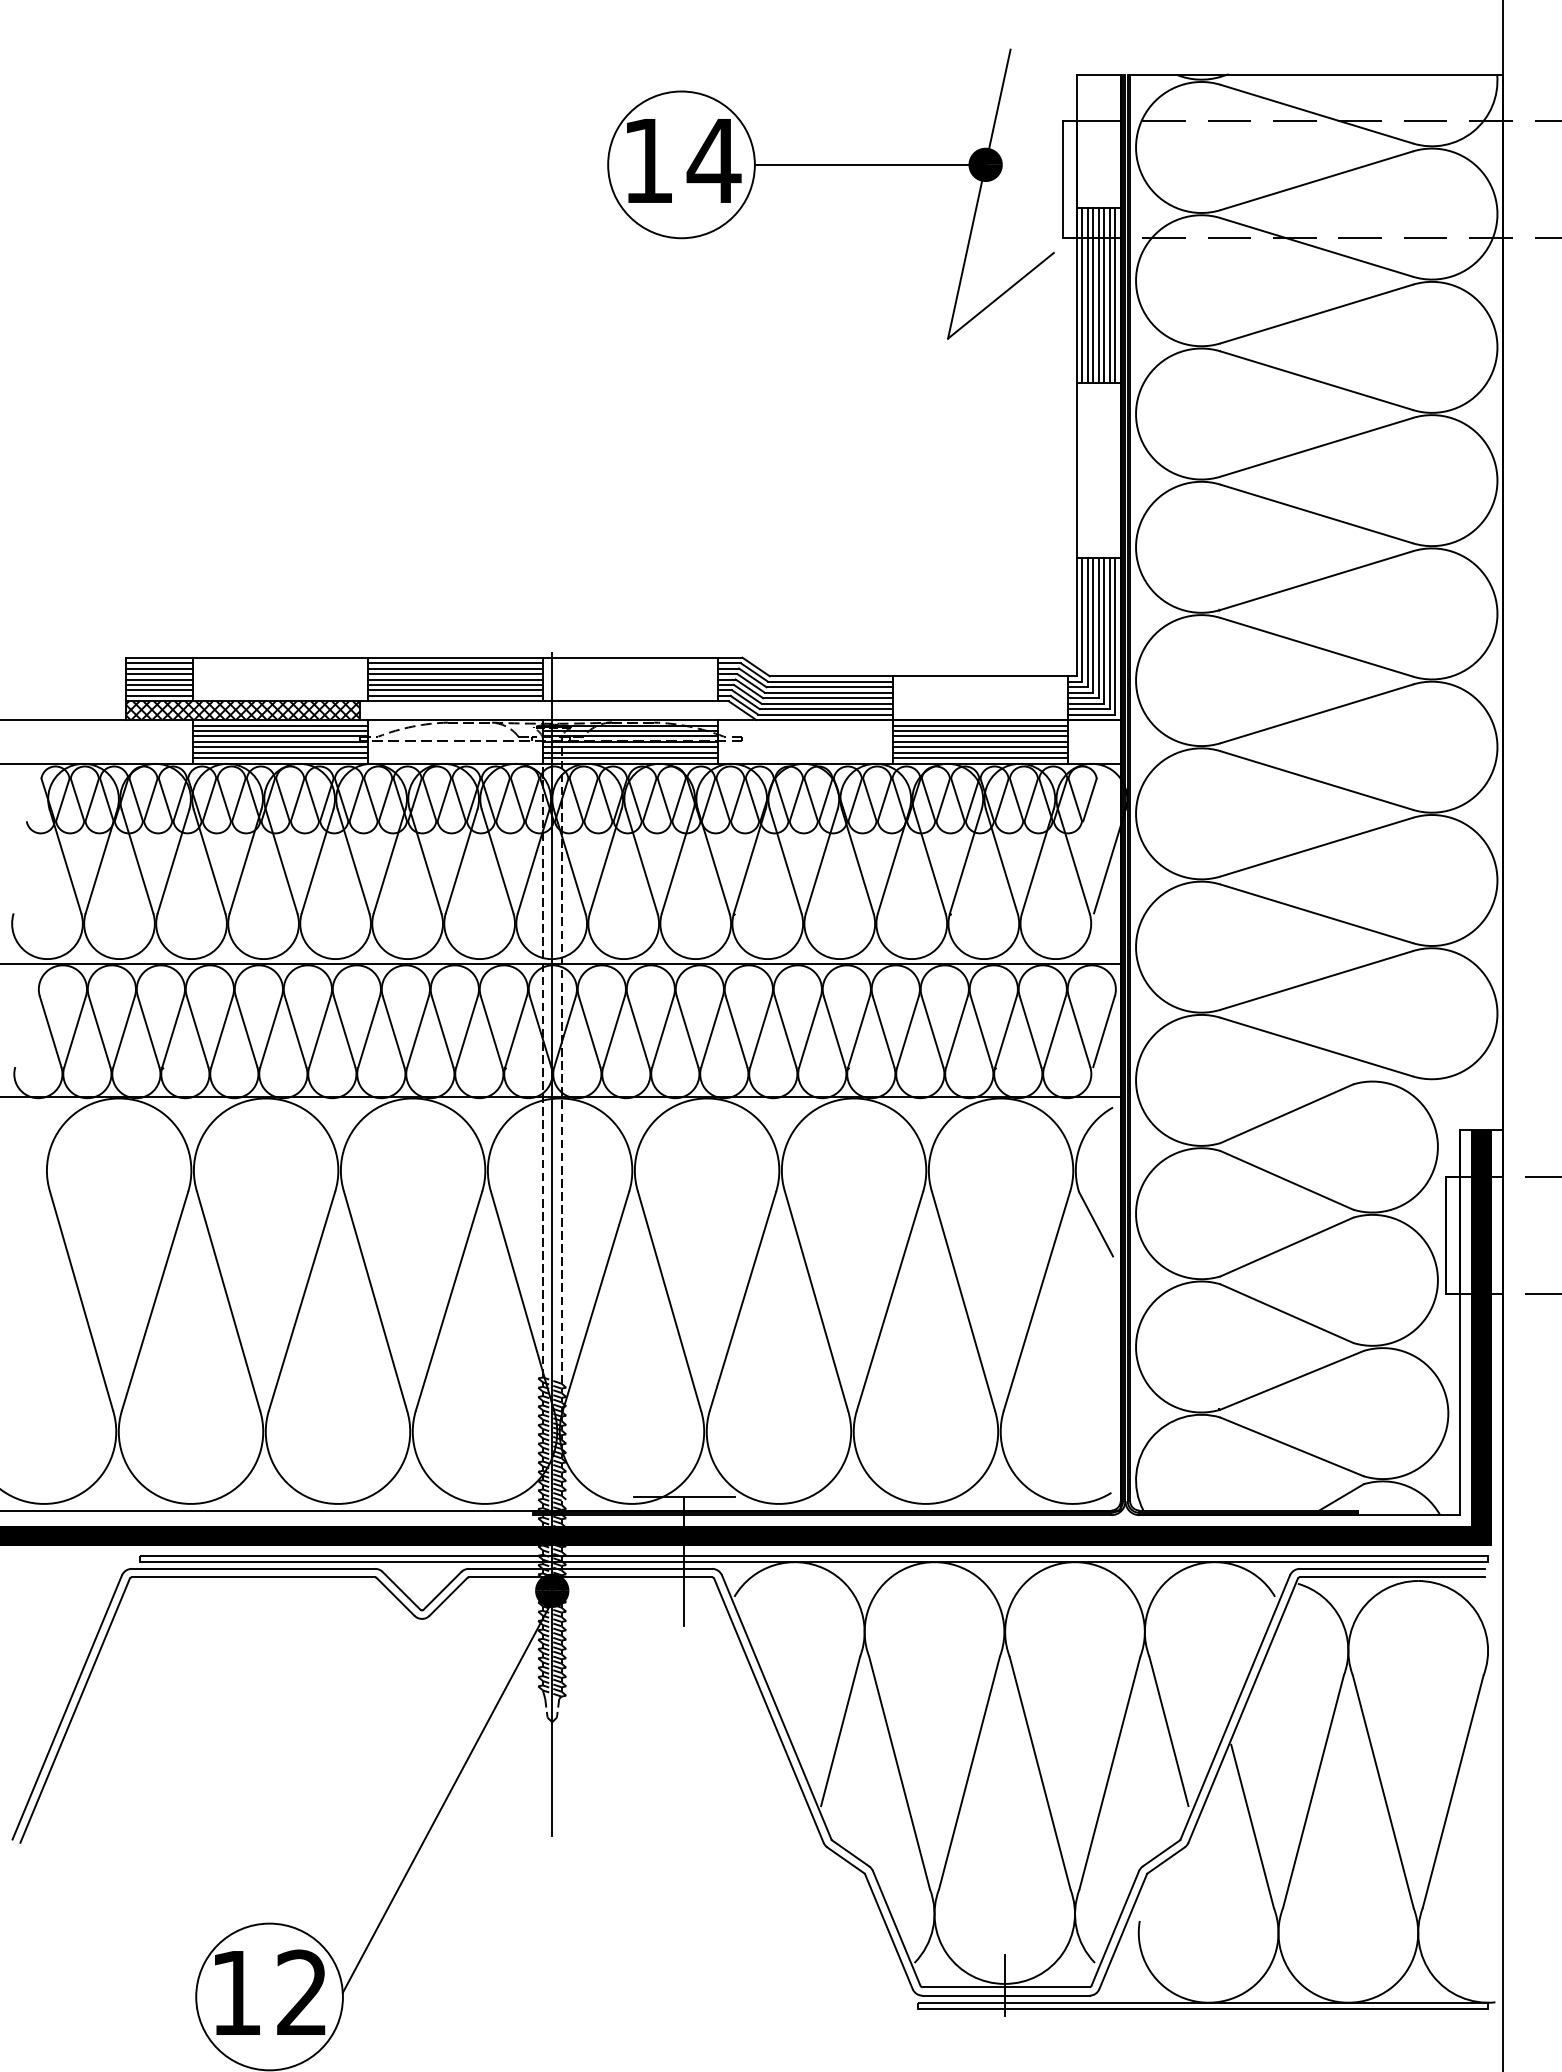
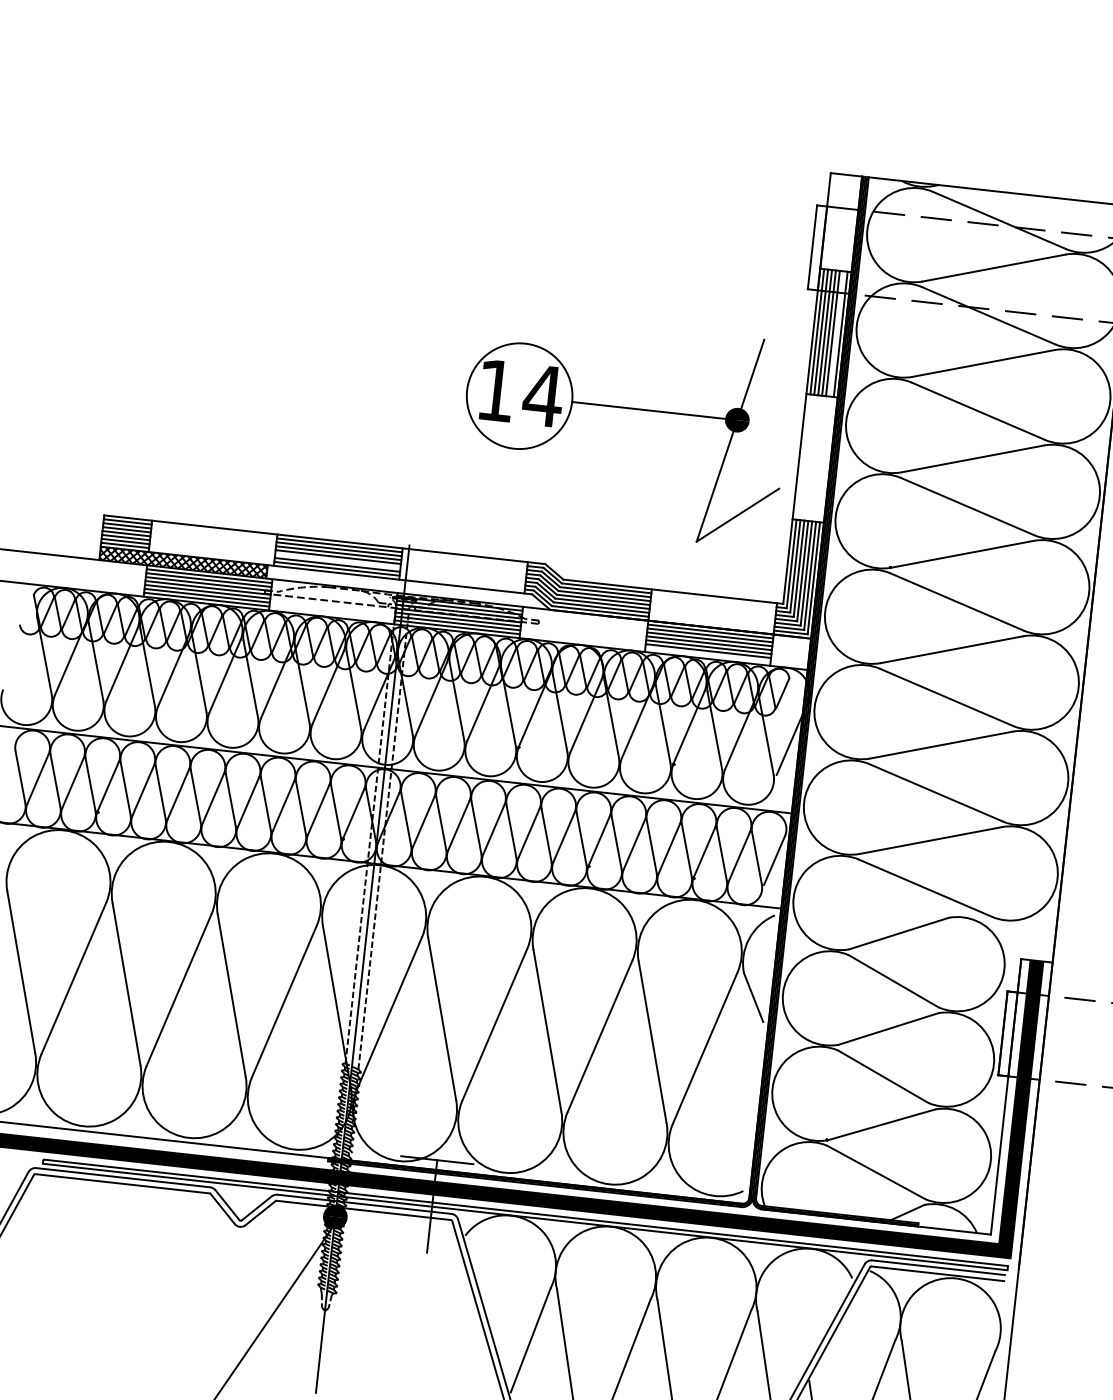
part: (830, 165) -> (626, 408), moved
line: (1109, 295) -> (836, 333), removed
line: (455, 685) -> (337, 561), removed
line: (980, 758) -> (707, 655), removed

